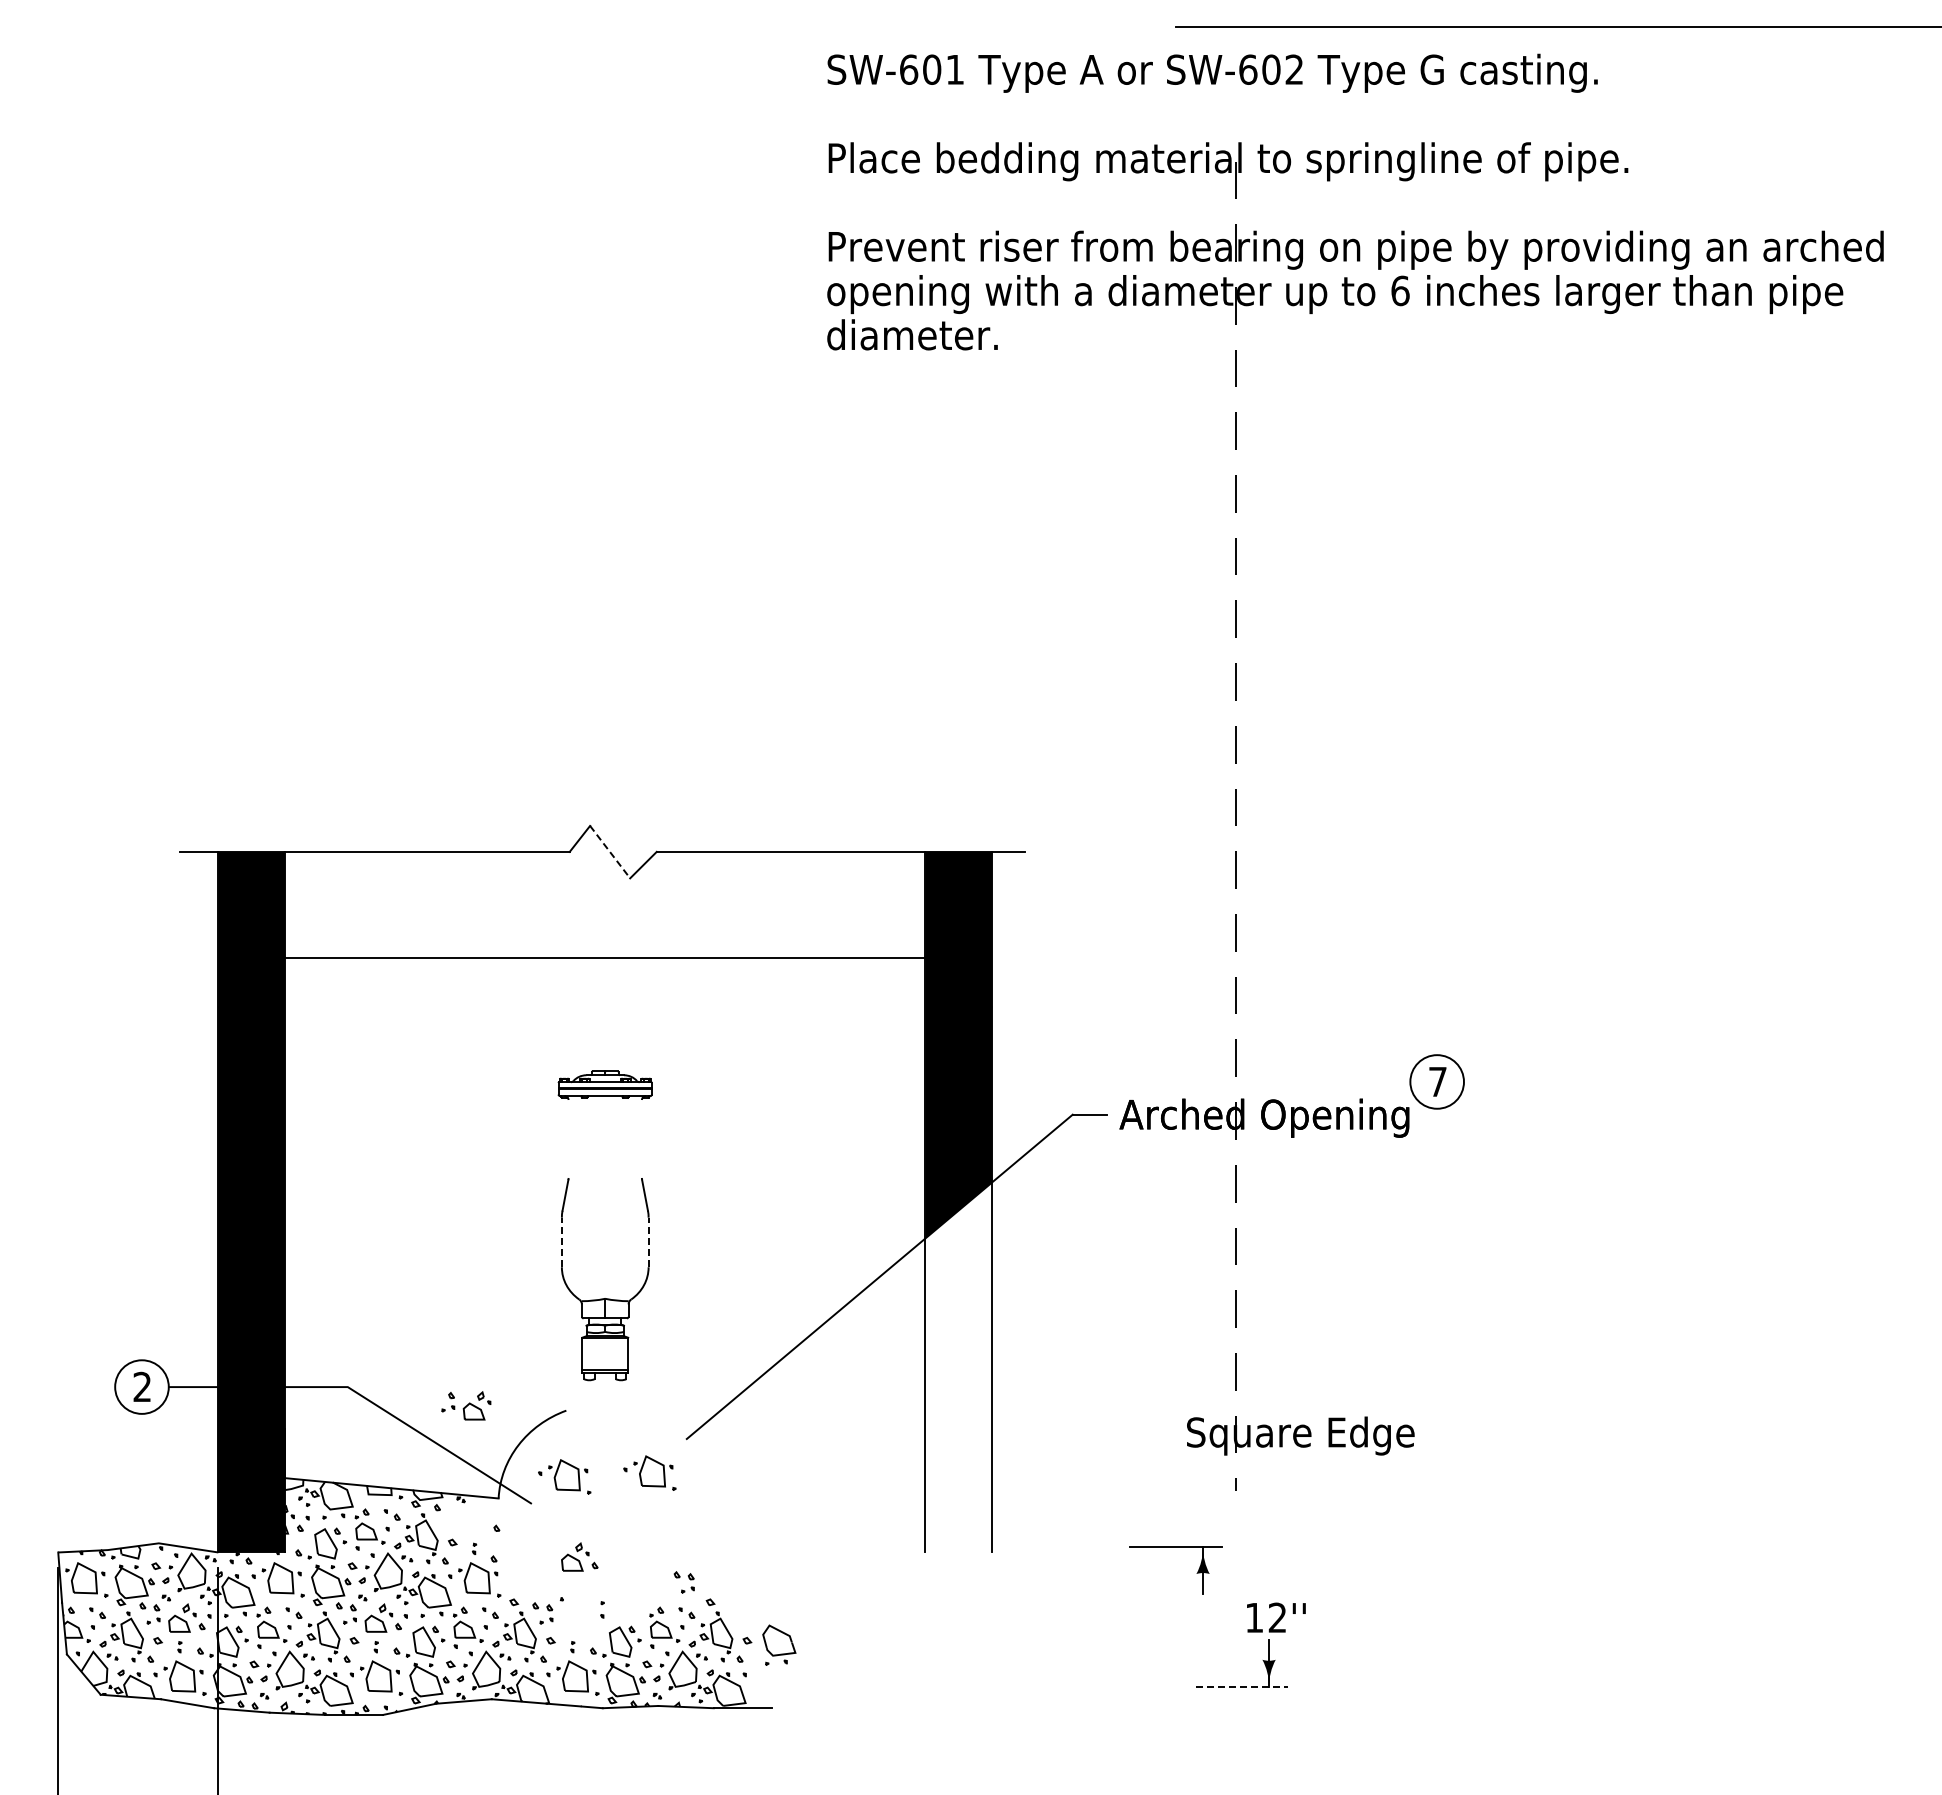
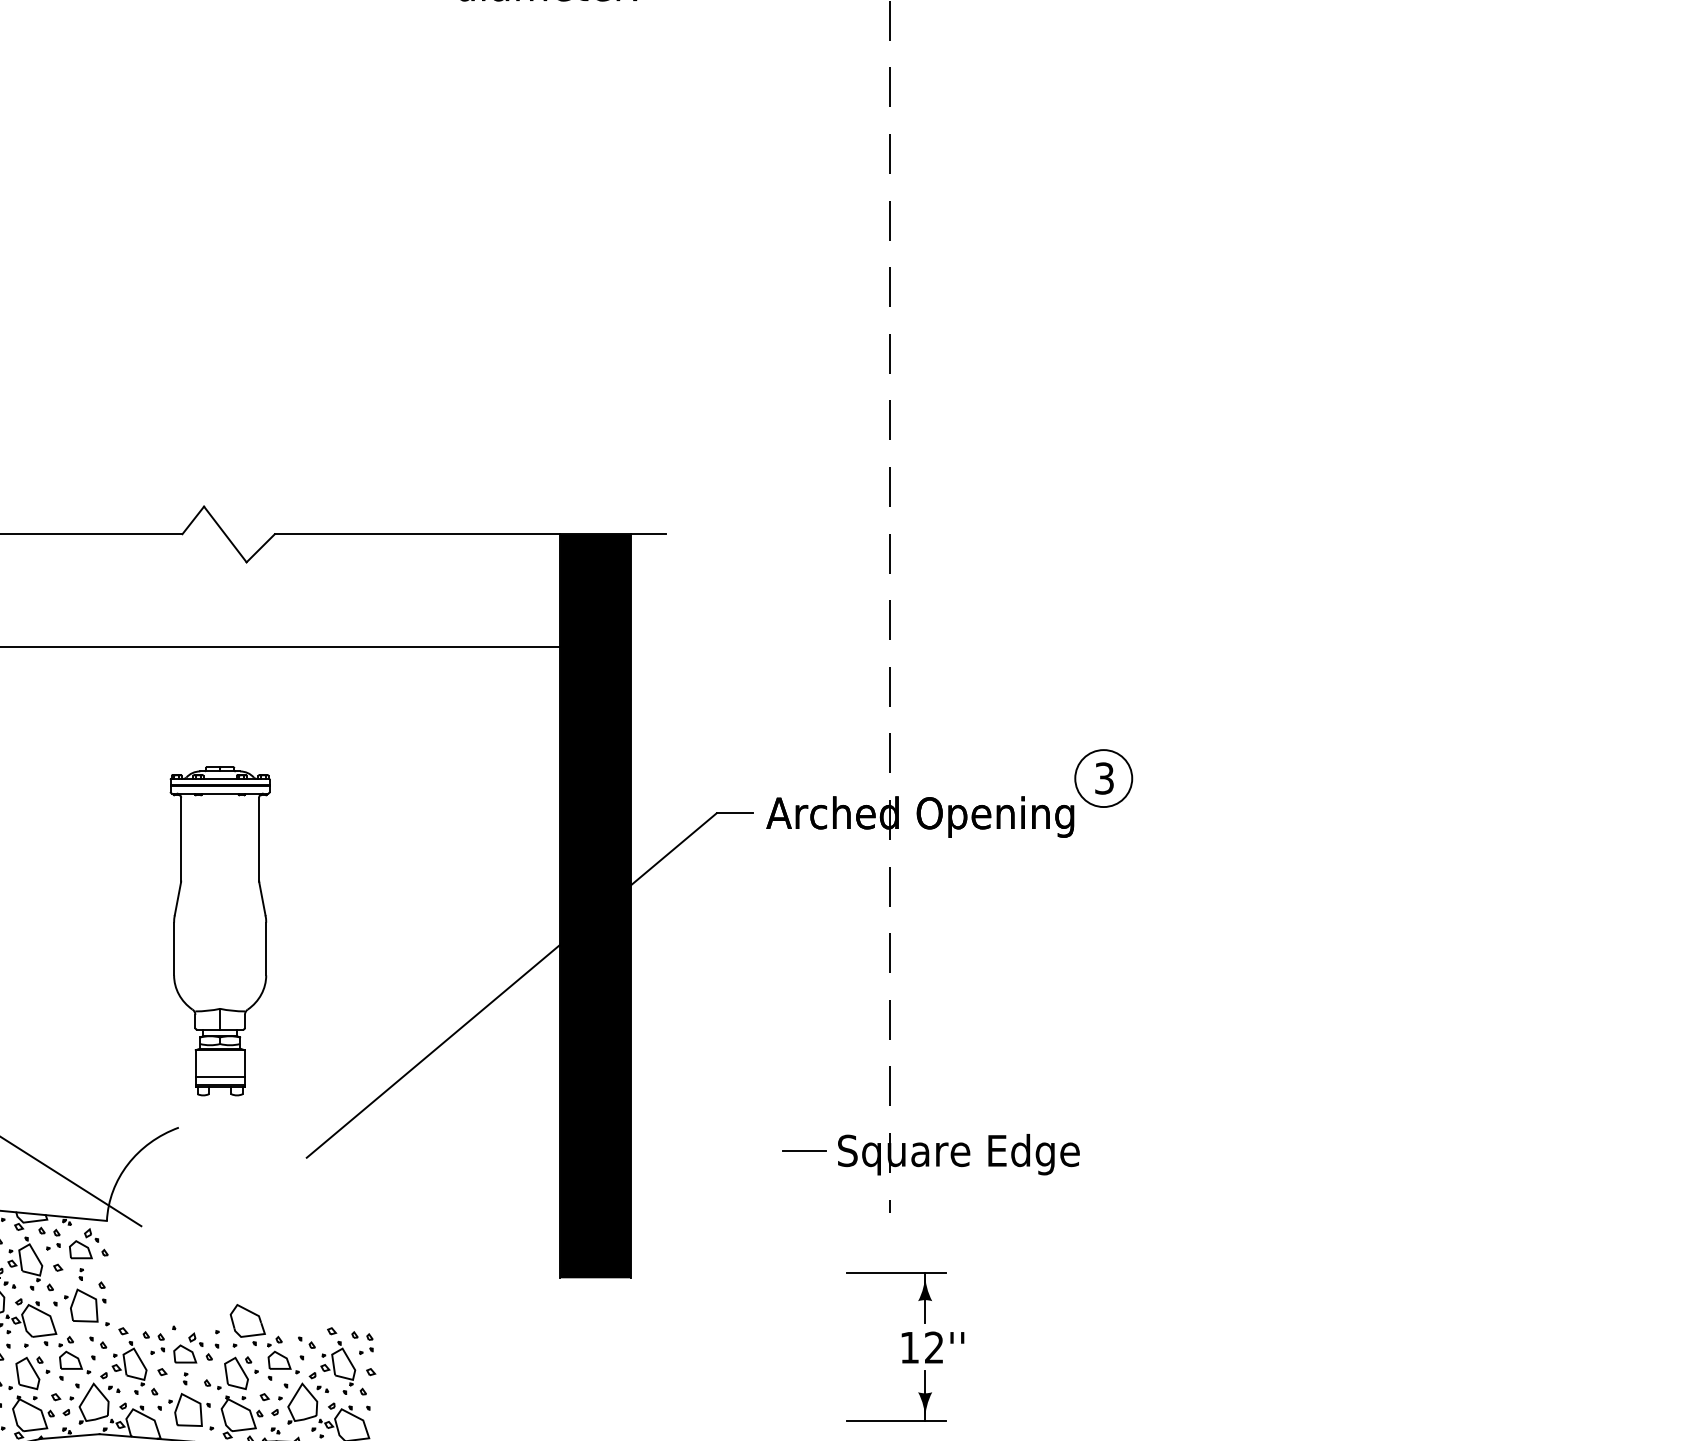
line: (610, 852) -> (225, 534), dashed -> solid
text: (1437, 1081) -> (1104, 778), 7 -> 3
line: (568, 1138) -> (181, 838), added
line: (641, 1138) -> (258, 838), added
line: (561, 1242) -> (173, 949), dashed -> solid
line: (648, 1242) -> (266, 949), dashed -> solid
line: (605, 1363) -> (220, 1077), added
fill: (958, 1367) -> (595, 1081), added
part: (466, 1405) -> (72, 1243), moved
line: (1155, 1432) -> (804, 1150), added
part: (649, 1472) -> (267, 1193), removed
part: (564, 1476) -> (176, 1197), removed
part: (579, 1556) -> (192, 1347), moved
part: (1196, 1573) -> (918, 1300), moved
part: (683, 1582) -> (361, 1343), moved
part: (779, 1644) -> (248, 1325), moved
line: (1242, 1686) -> (896, 1420), dashed -> solid

